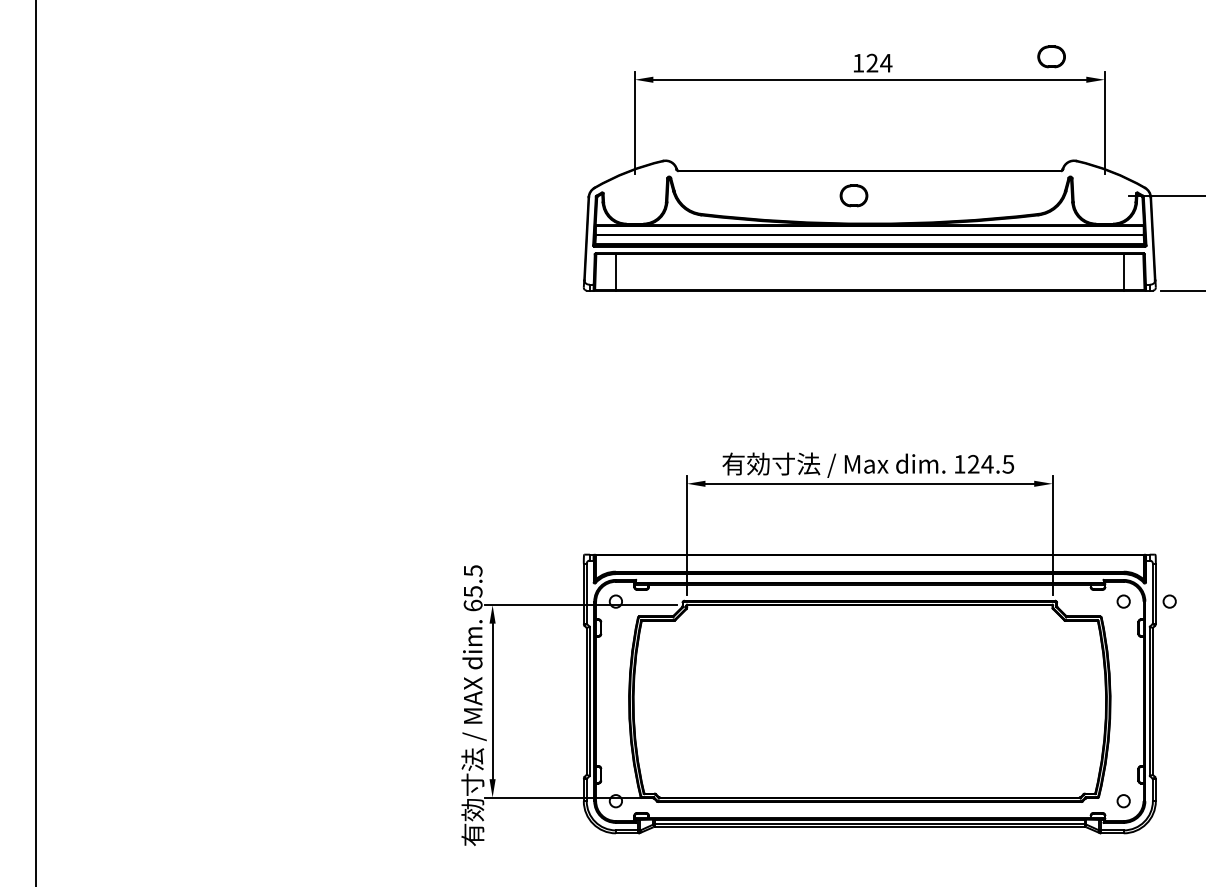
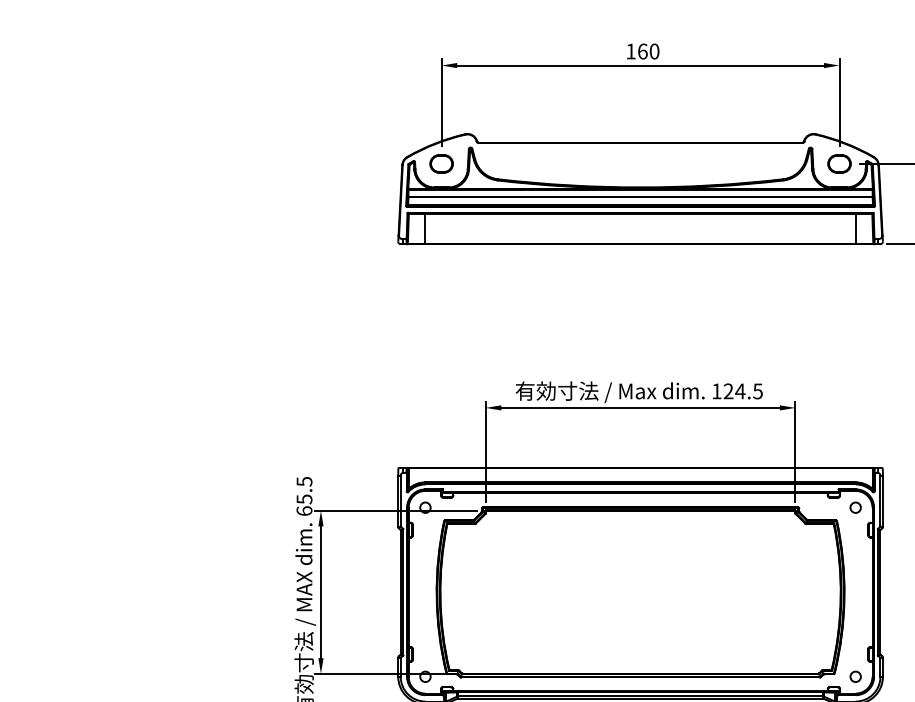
part: (1051, 56) -> (839, 163), moved
text: (879, 62) -> (648, 50), 124 -> 160
part: (853, 195) -> (441, 163), moved
circle: (1169, 601) -> (894, 507), removed

